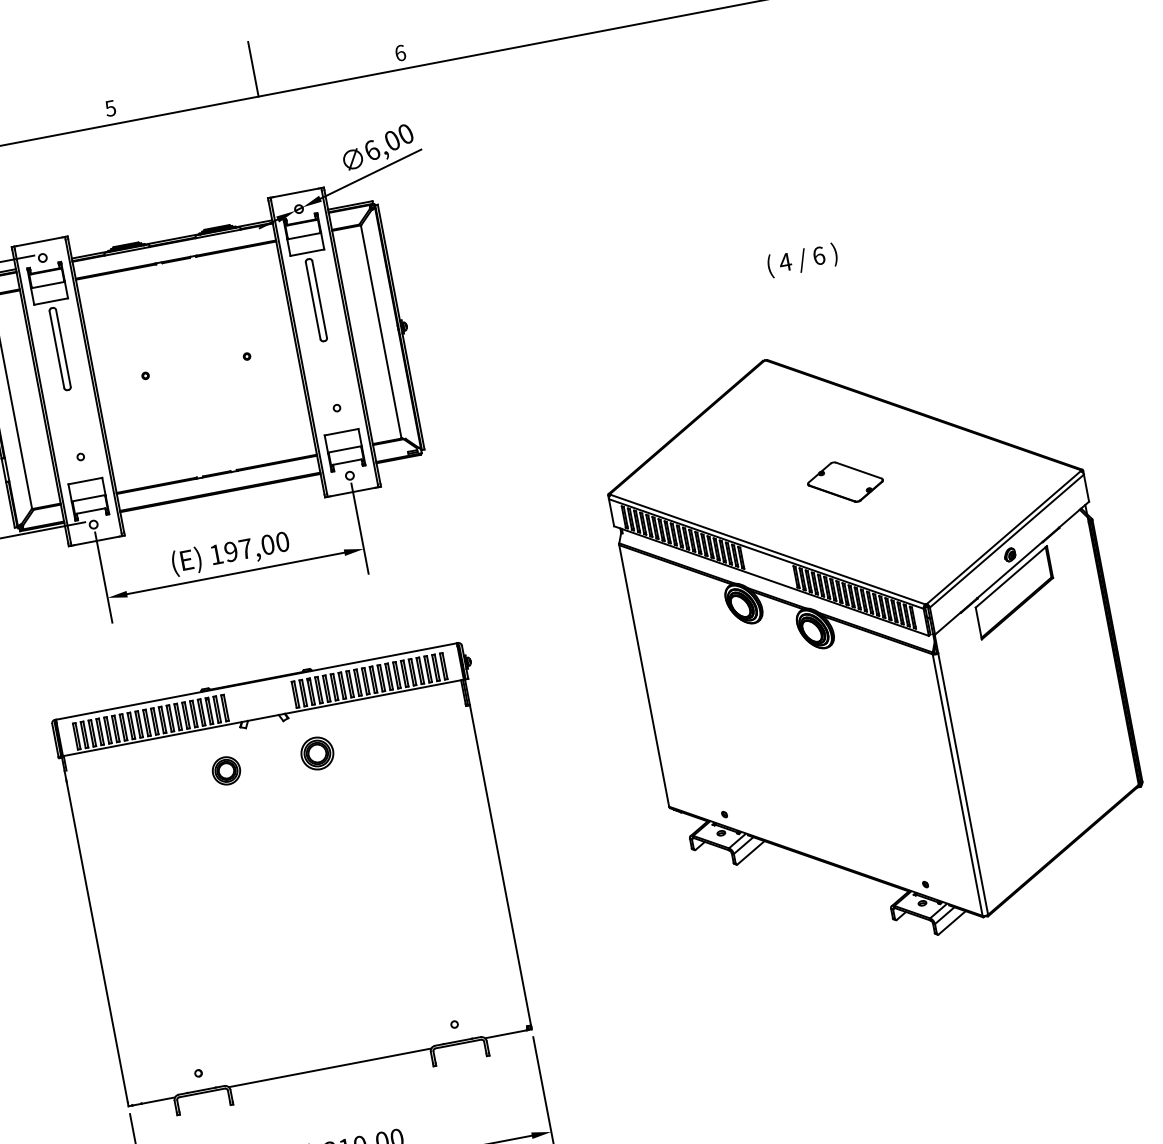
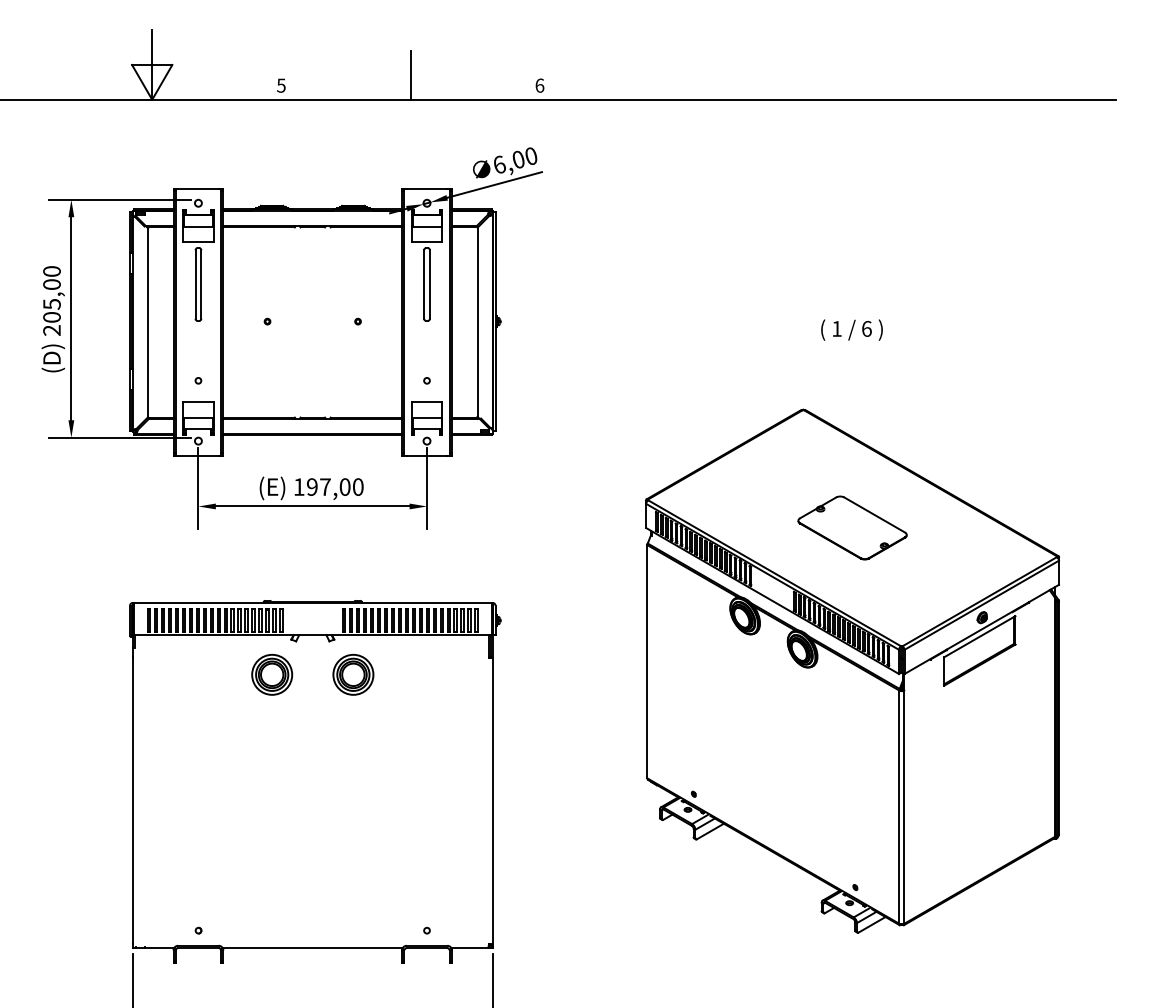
text: (784, 261) -> (836, 328), 4 -> 1
part: (845, 481) -> (852, 527), size x1.67
part: (317, 753) -> (353, 674), size x1.43
part: (226, 770) -> (272, 674), size x1.67

